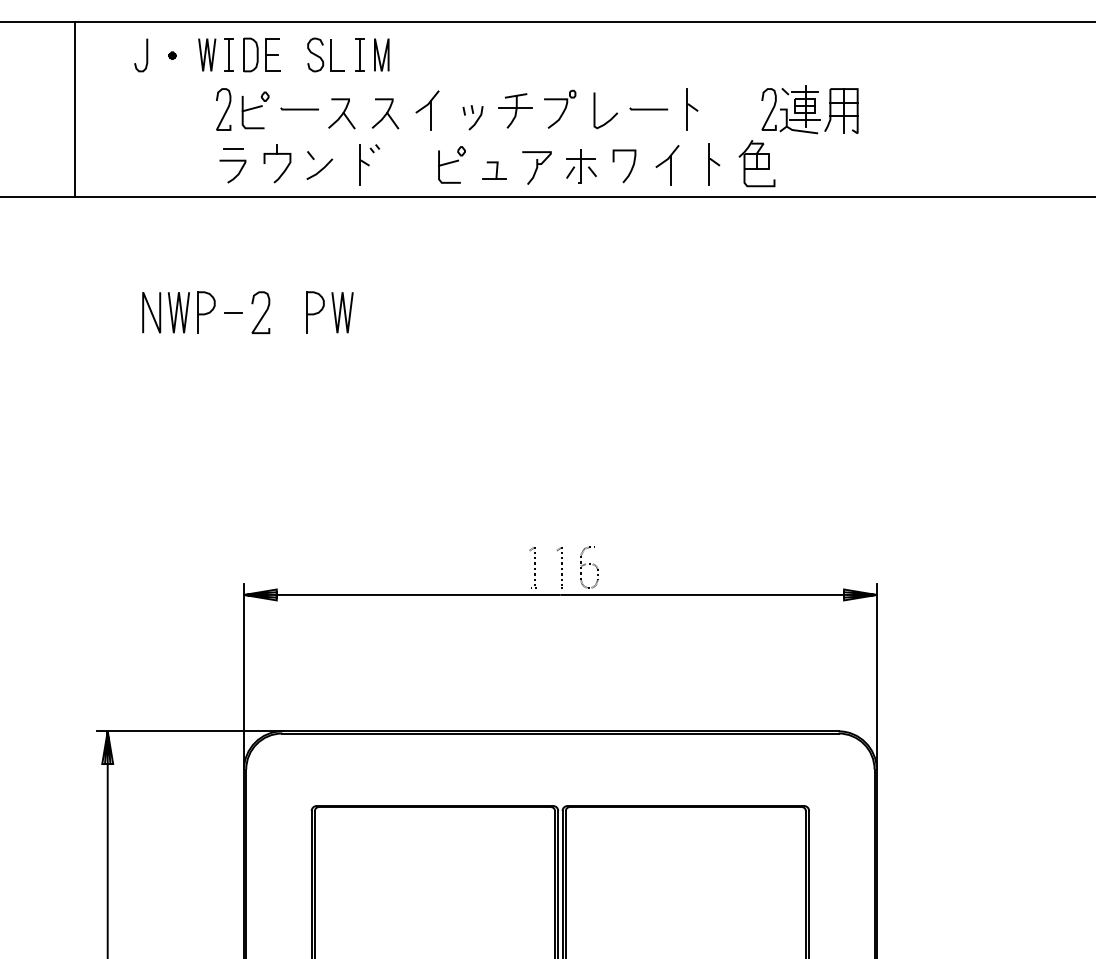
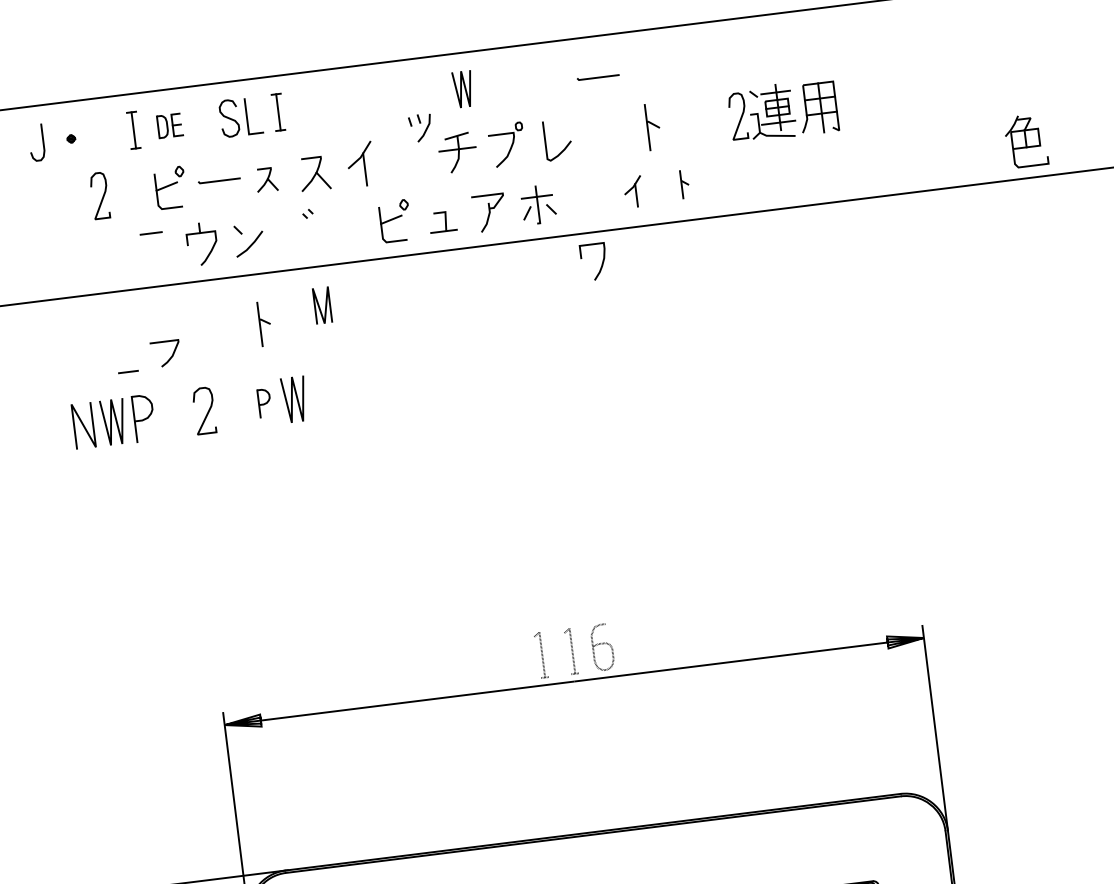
line: (206, 54) -> (462, 88), moved
part: (261, 54) -> (169, 125), size x0.6
line: (379, 54) -> (319, 305), moved
line: (648, 108) -> (597, 76), moved
curve: (225, 110) -> (102, 196), moved
part: (341, 113) -> (266, 179), size x0.7
part: (472, 117) -> (420, 127), moved
part: (756, 163) -> (1025, 141), moved
part: (364, 164) -> (264, 323), moved
part: (714, 164) -> (685, 184), size x0.6
part: (667, 165) -> (633, 192), size x0.7
curve: (630, 169) -> (601, 264), moved
curve: (236, 174) -> (170, 356), moved
line: (233, 312) -> (128, 371), moved
part: (315, 312) -> (264, 403), size x0.6

